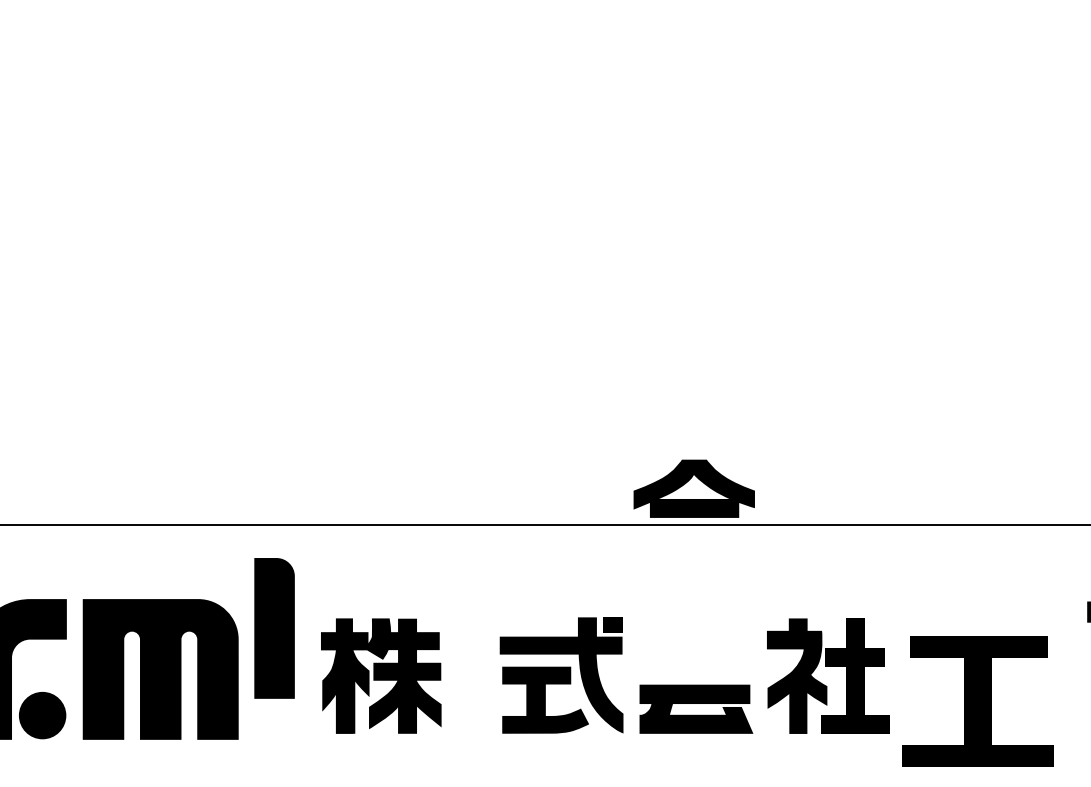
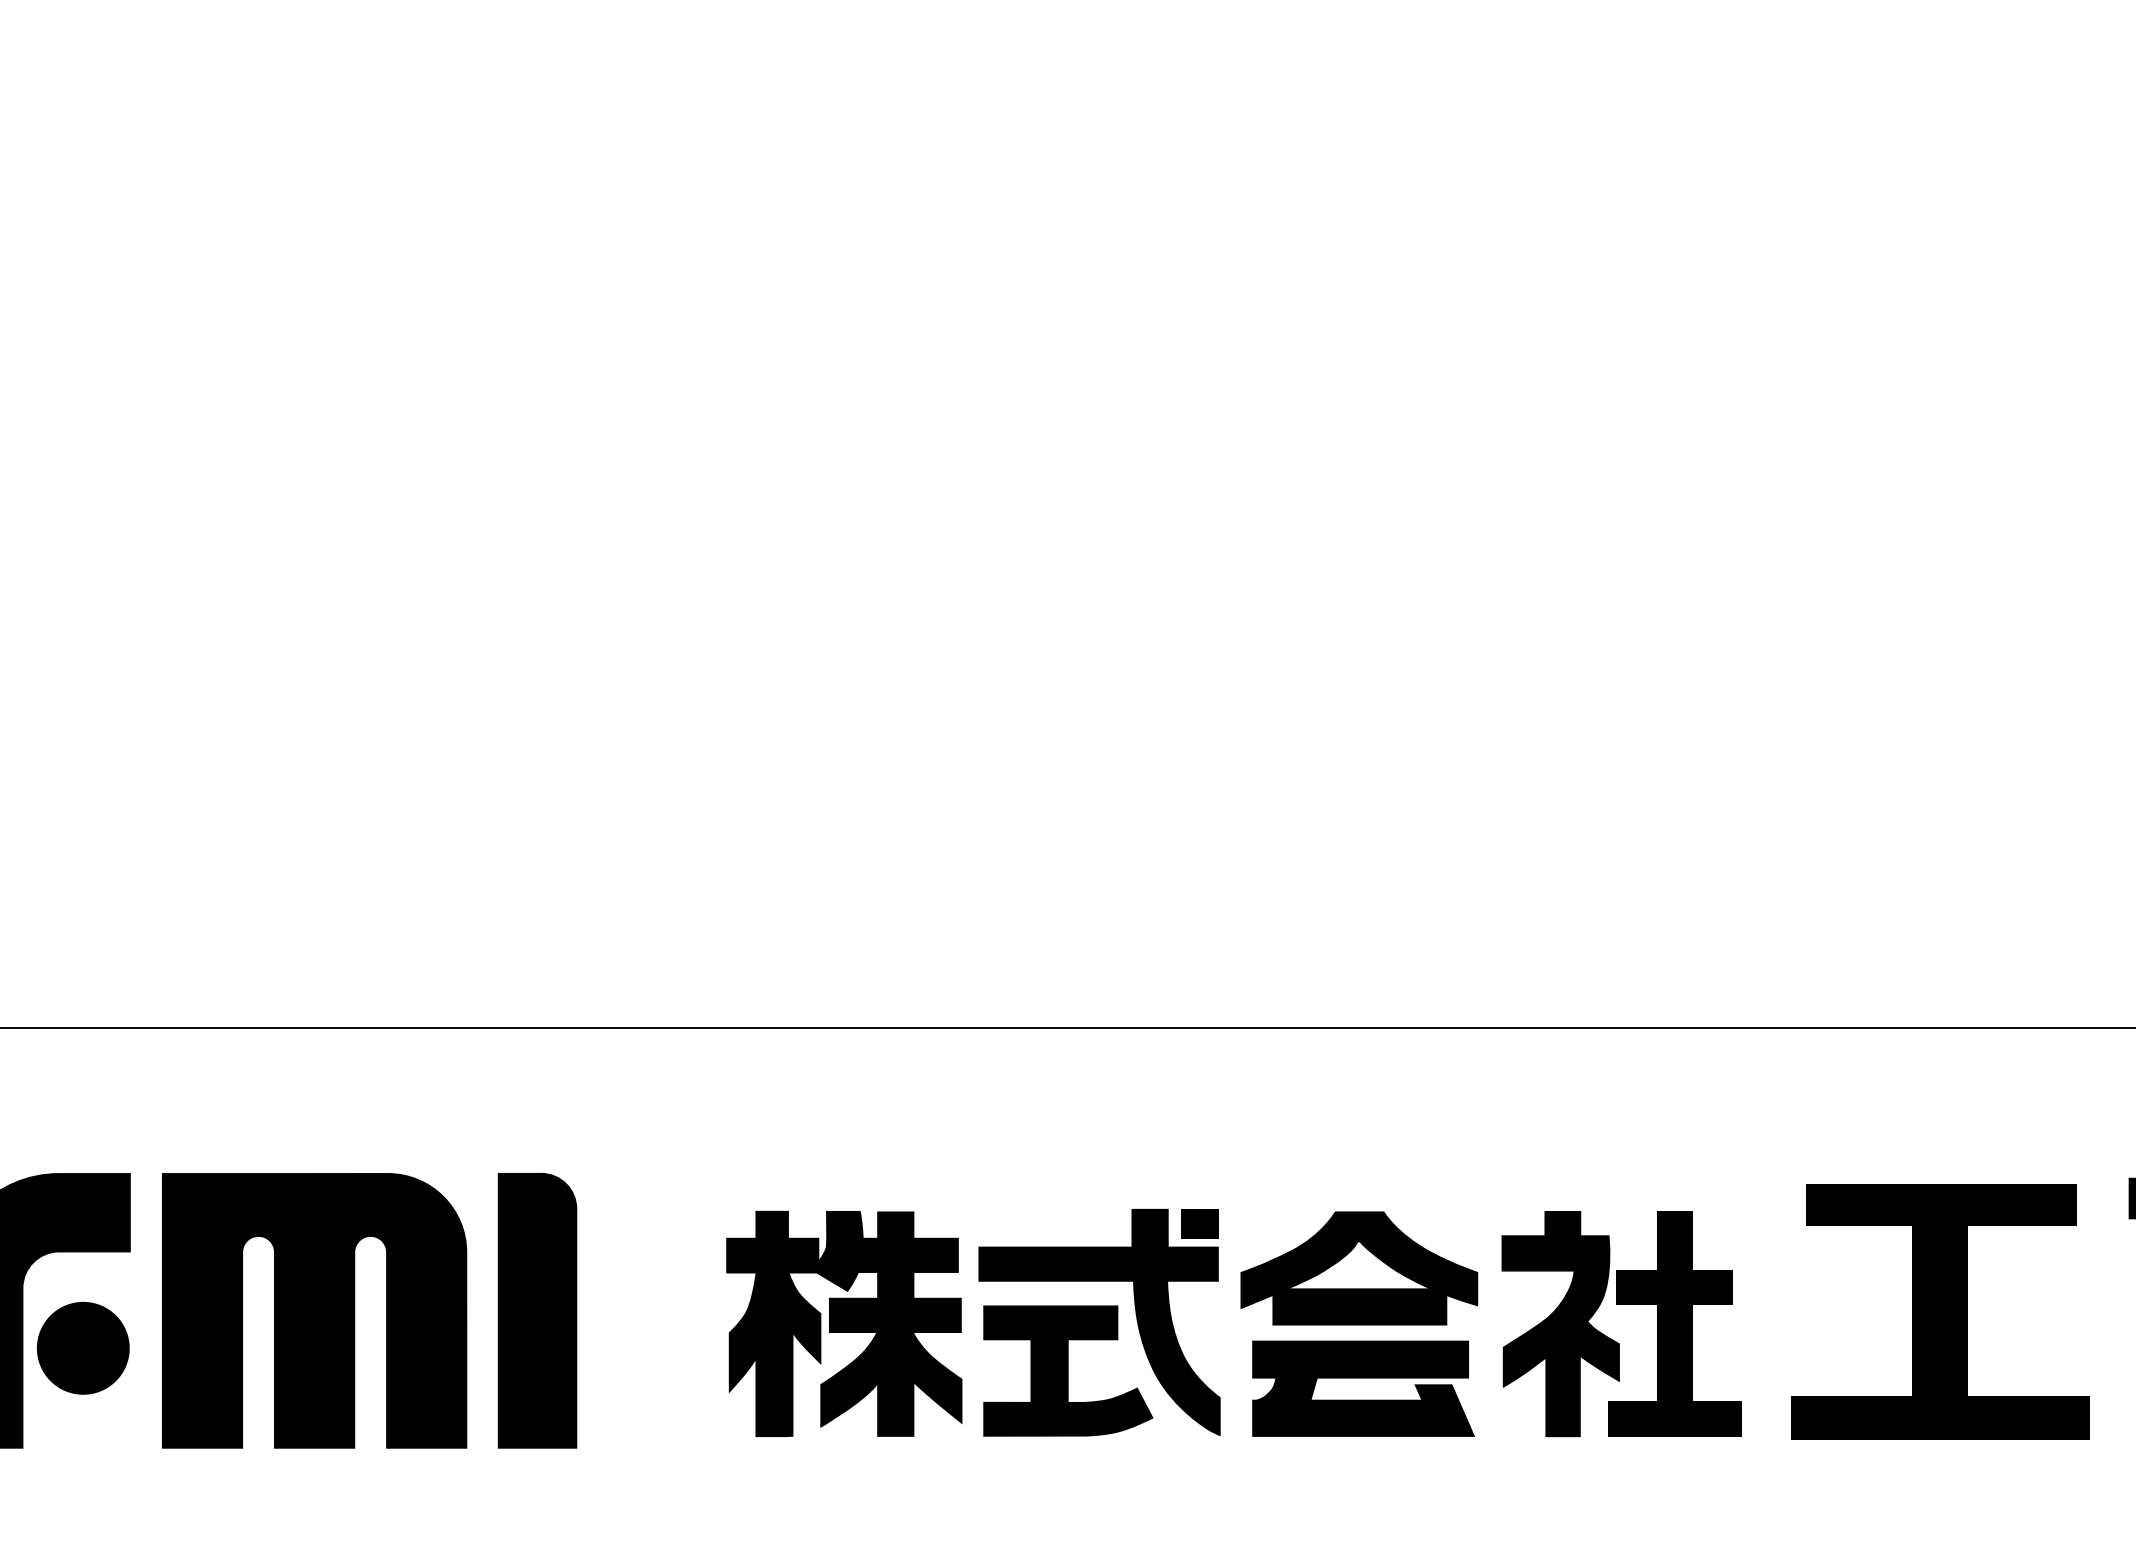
part: (693, 488) -> (1357, 1267), moved
part: (274, 628) -> (537, 1310), moved
part: (381, 675) -> (844, 1322), moved
part: (977, 701) -> (1939, 1310), moved
part: (42, 715) -> (83, 1348), moved

